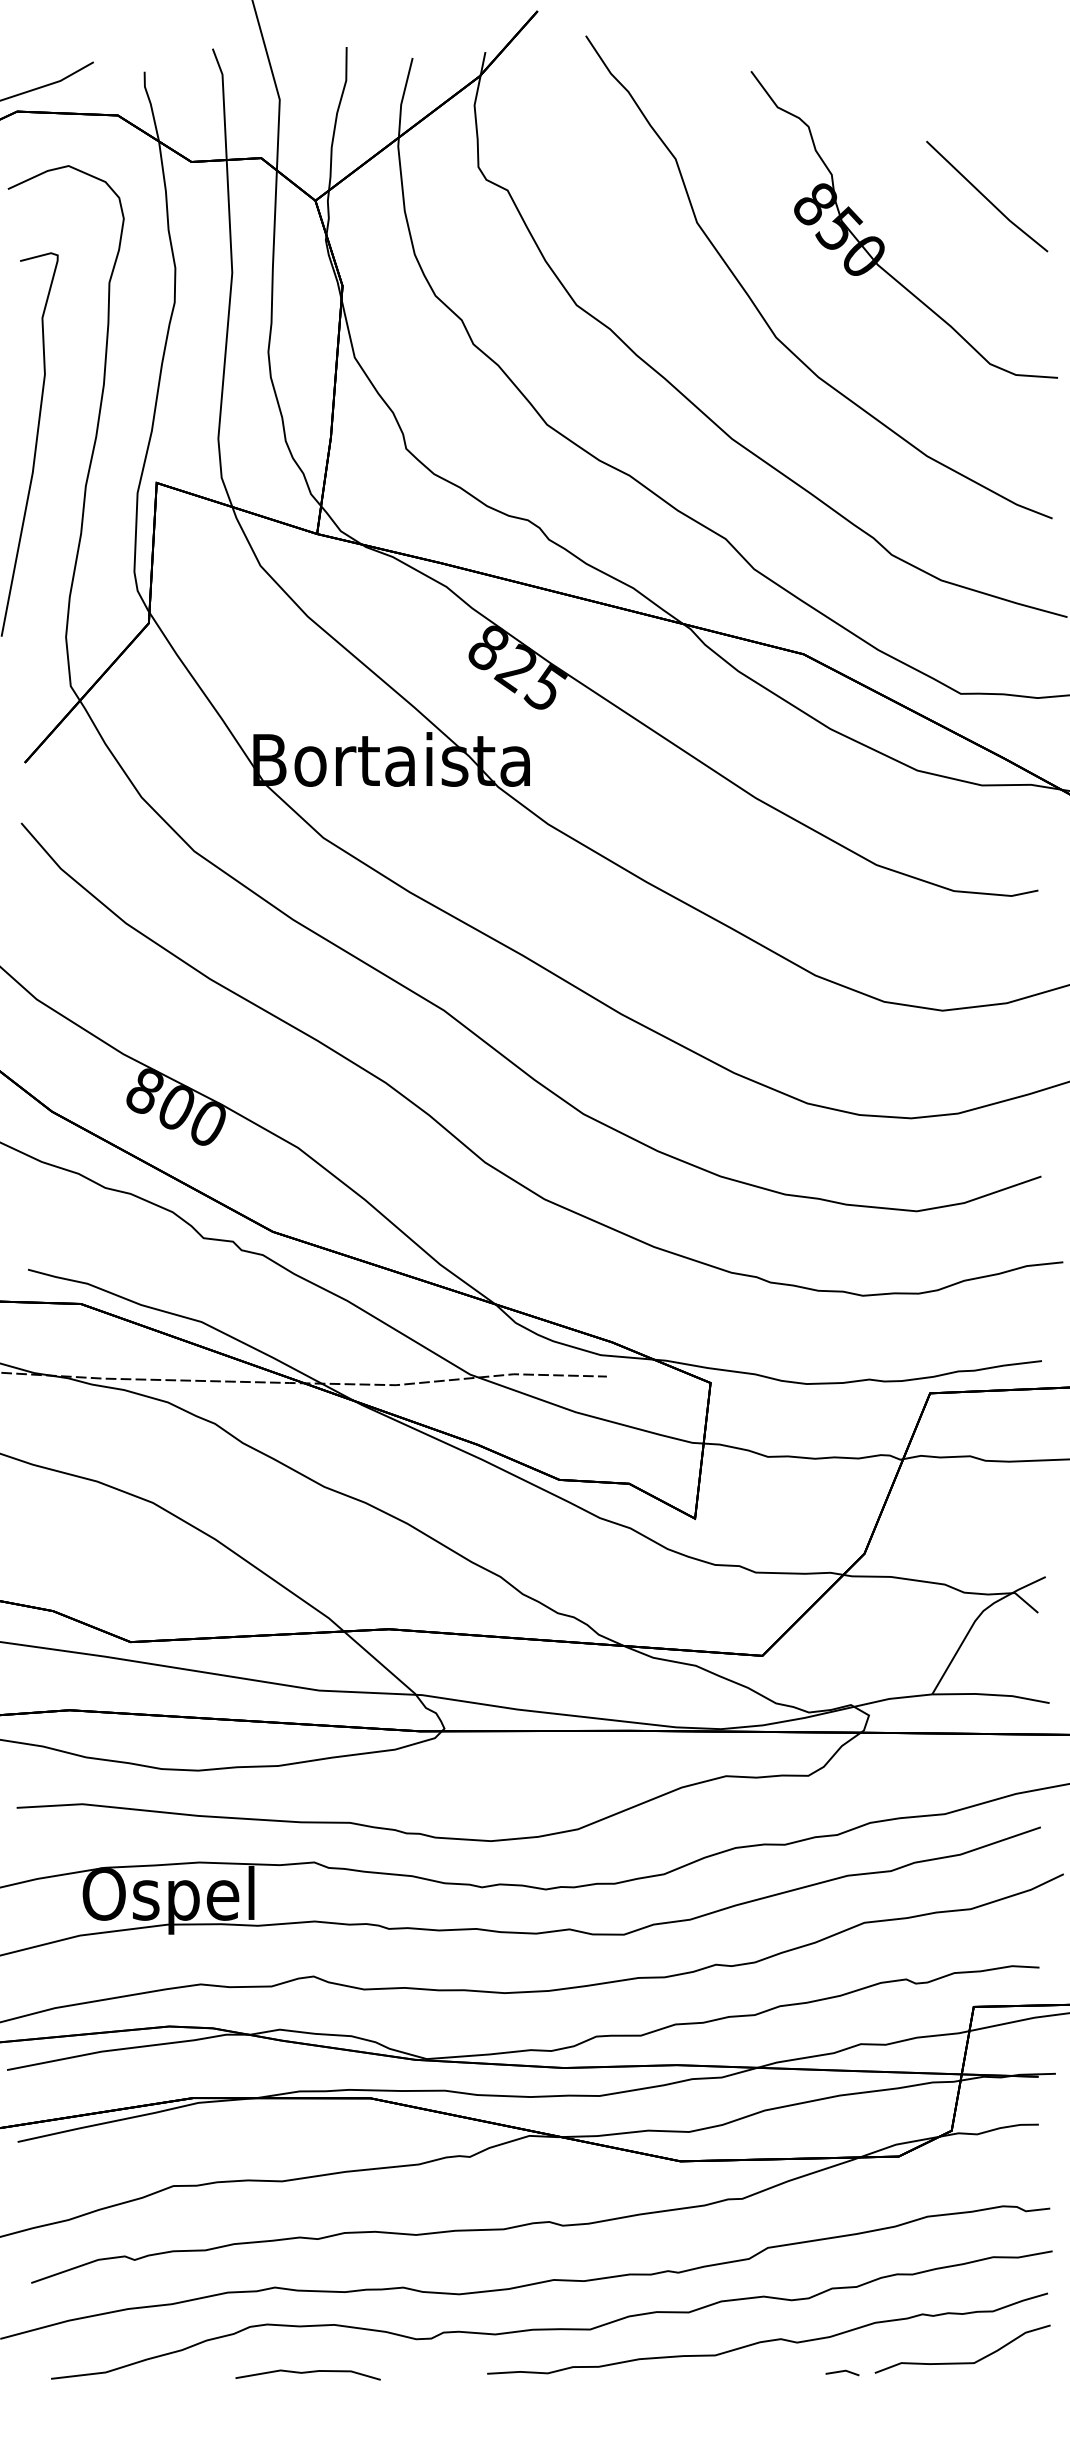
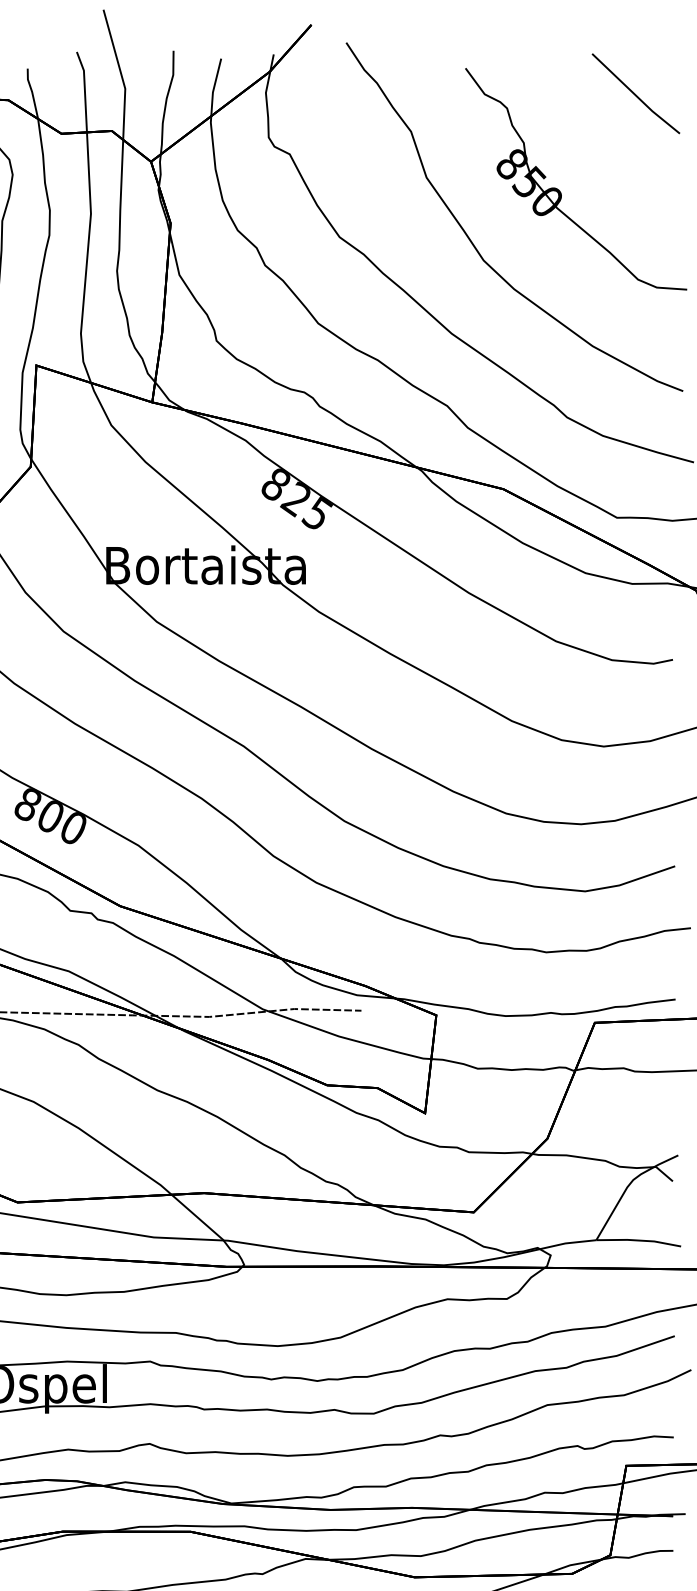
line: (986, 197) -> (635, 94), moved

